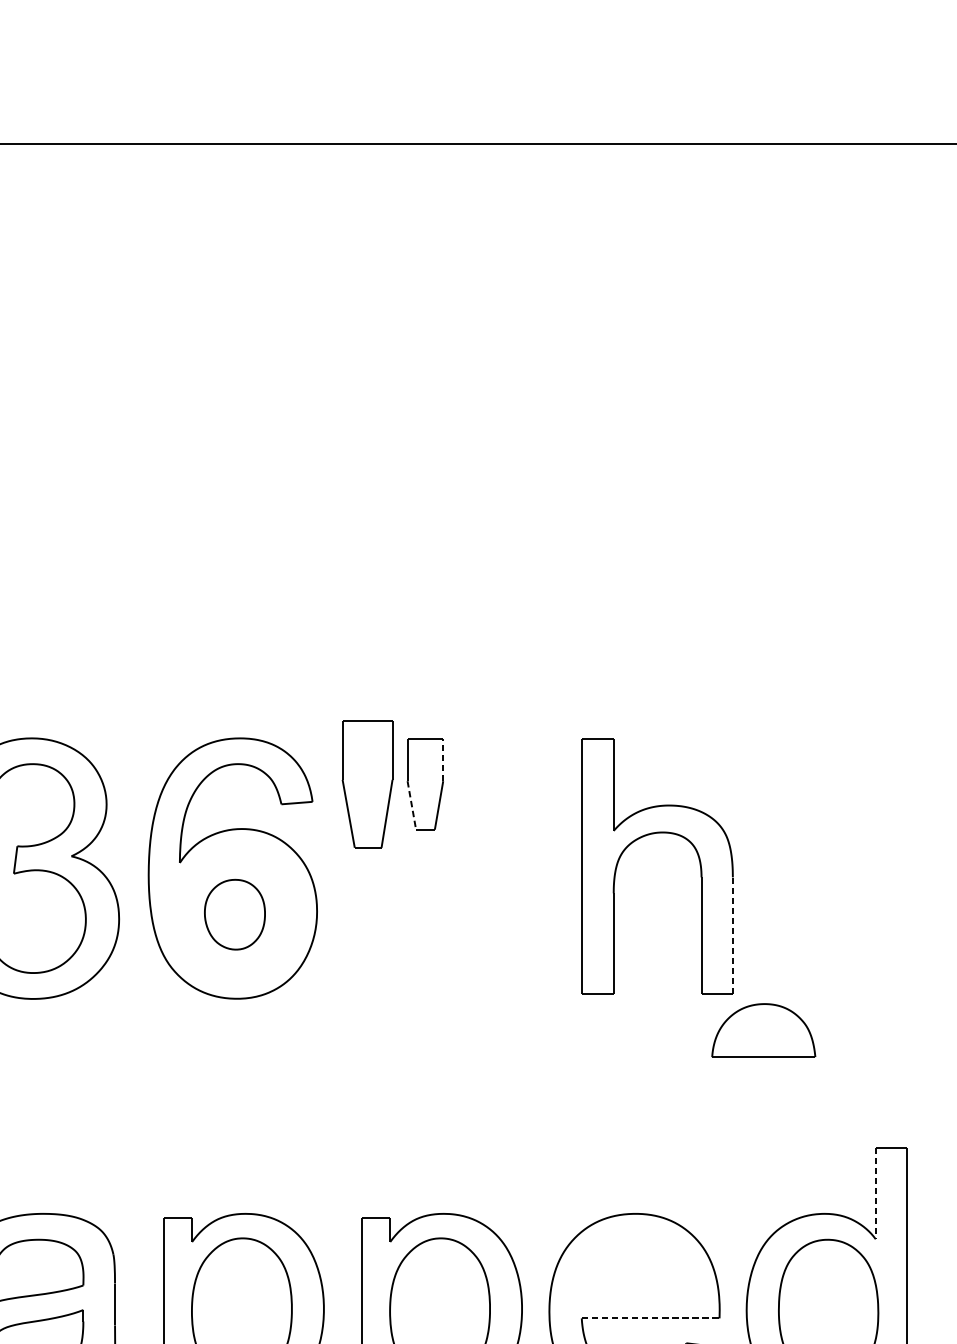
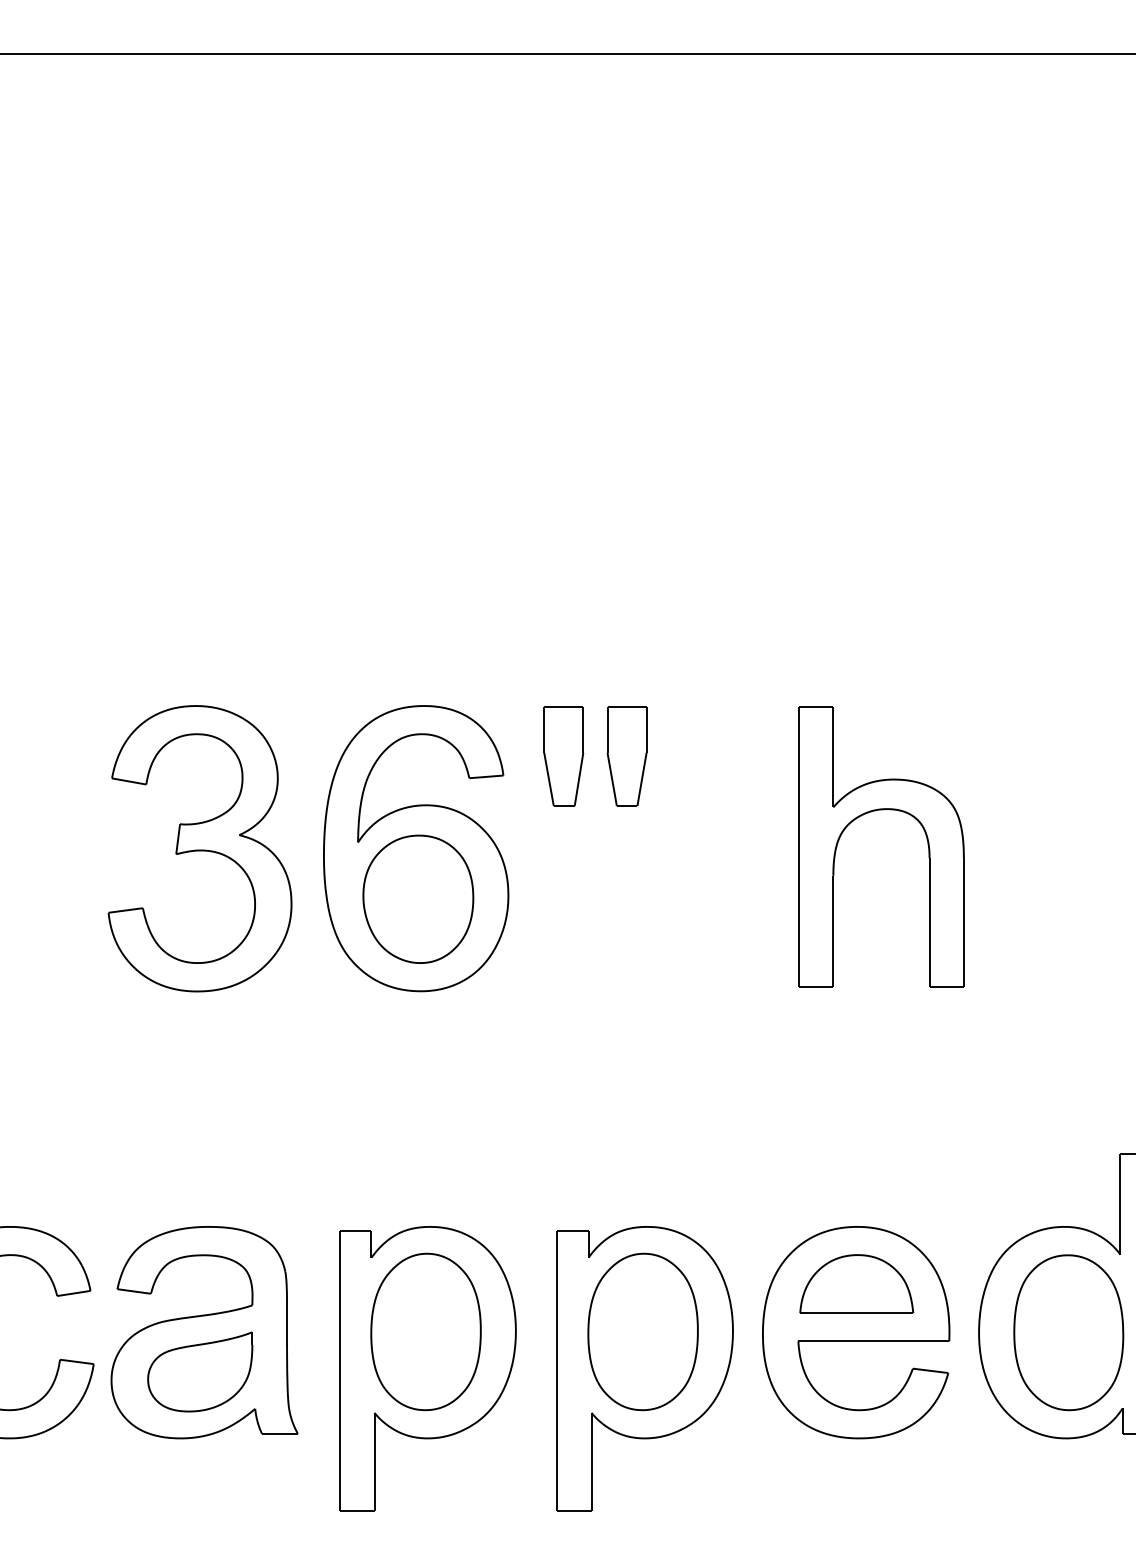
line: (443, 760) -> (646, 730), dashed -> solid
part: (367, 784) -> (563, 756), size x0.71
line: (412, 805) -> (612, 779), dashed -> solid
part: (235, 914) -> (418, 898), size x1.67
line: (732, 935) -> (963, 921), dashed -> solid
part: (763, 1030) -> (856, 1283), moved
line: (875, 1194) -> (1120, 1205), dashed -> solid
line: (651, 1318) -> (874, 1341), dashed -> solid

